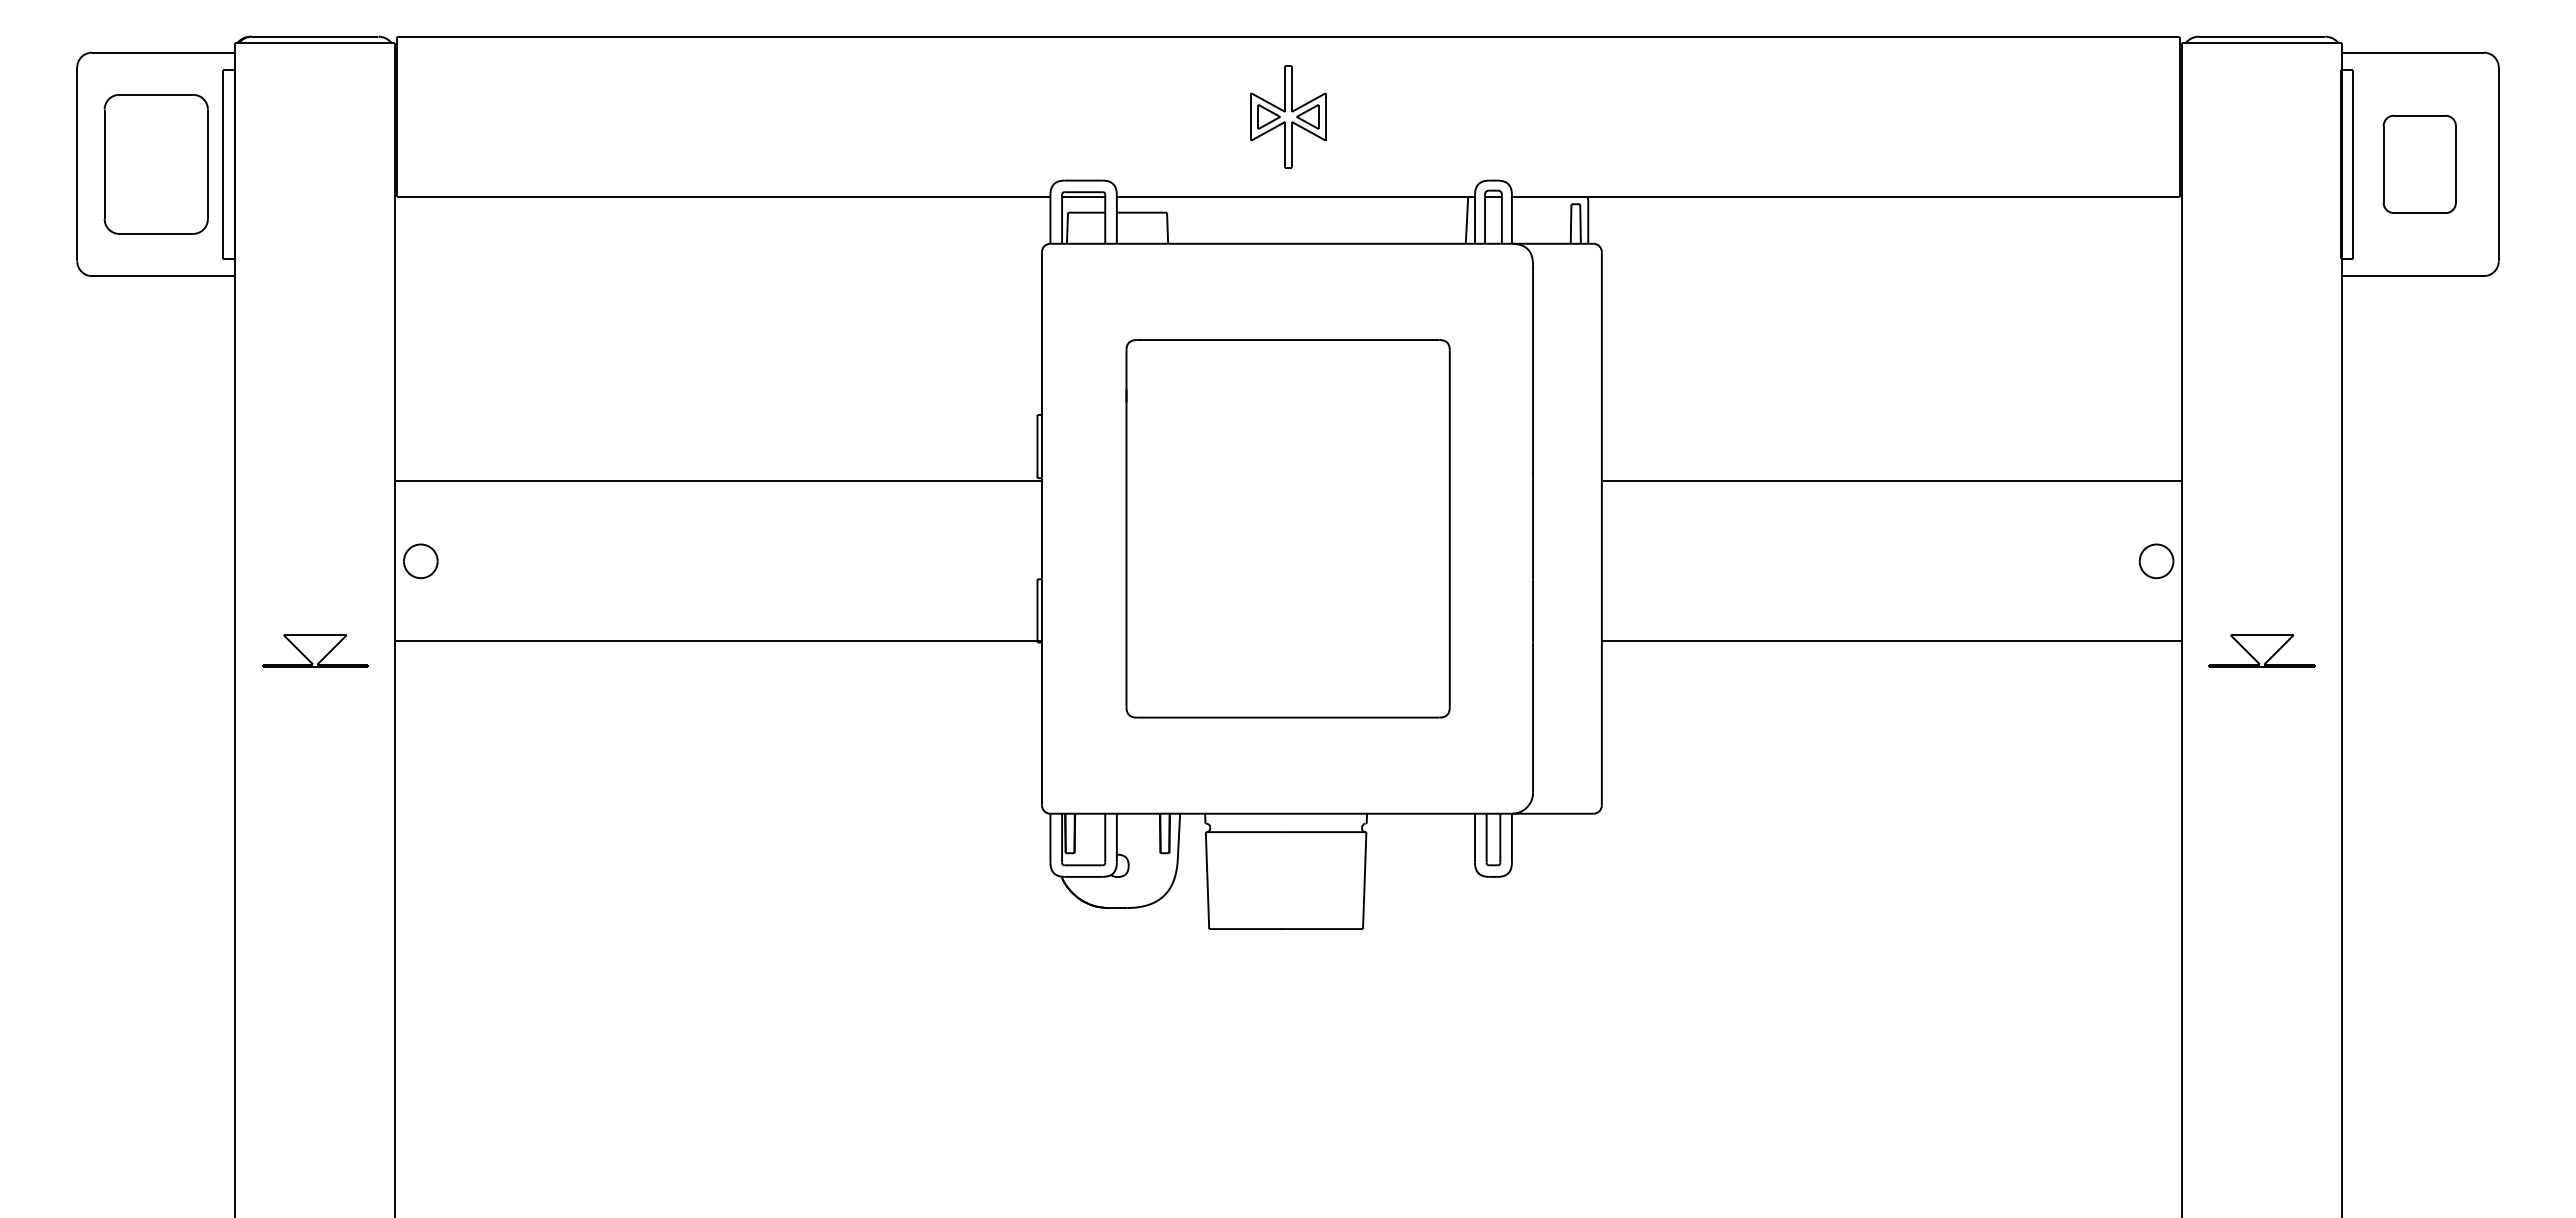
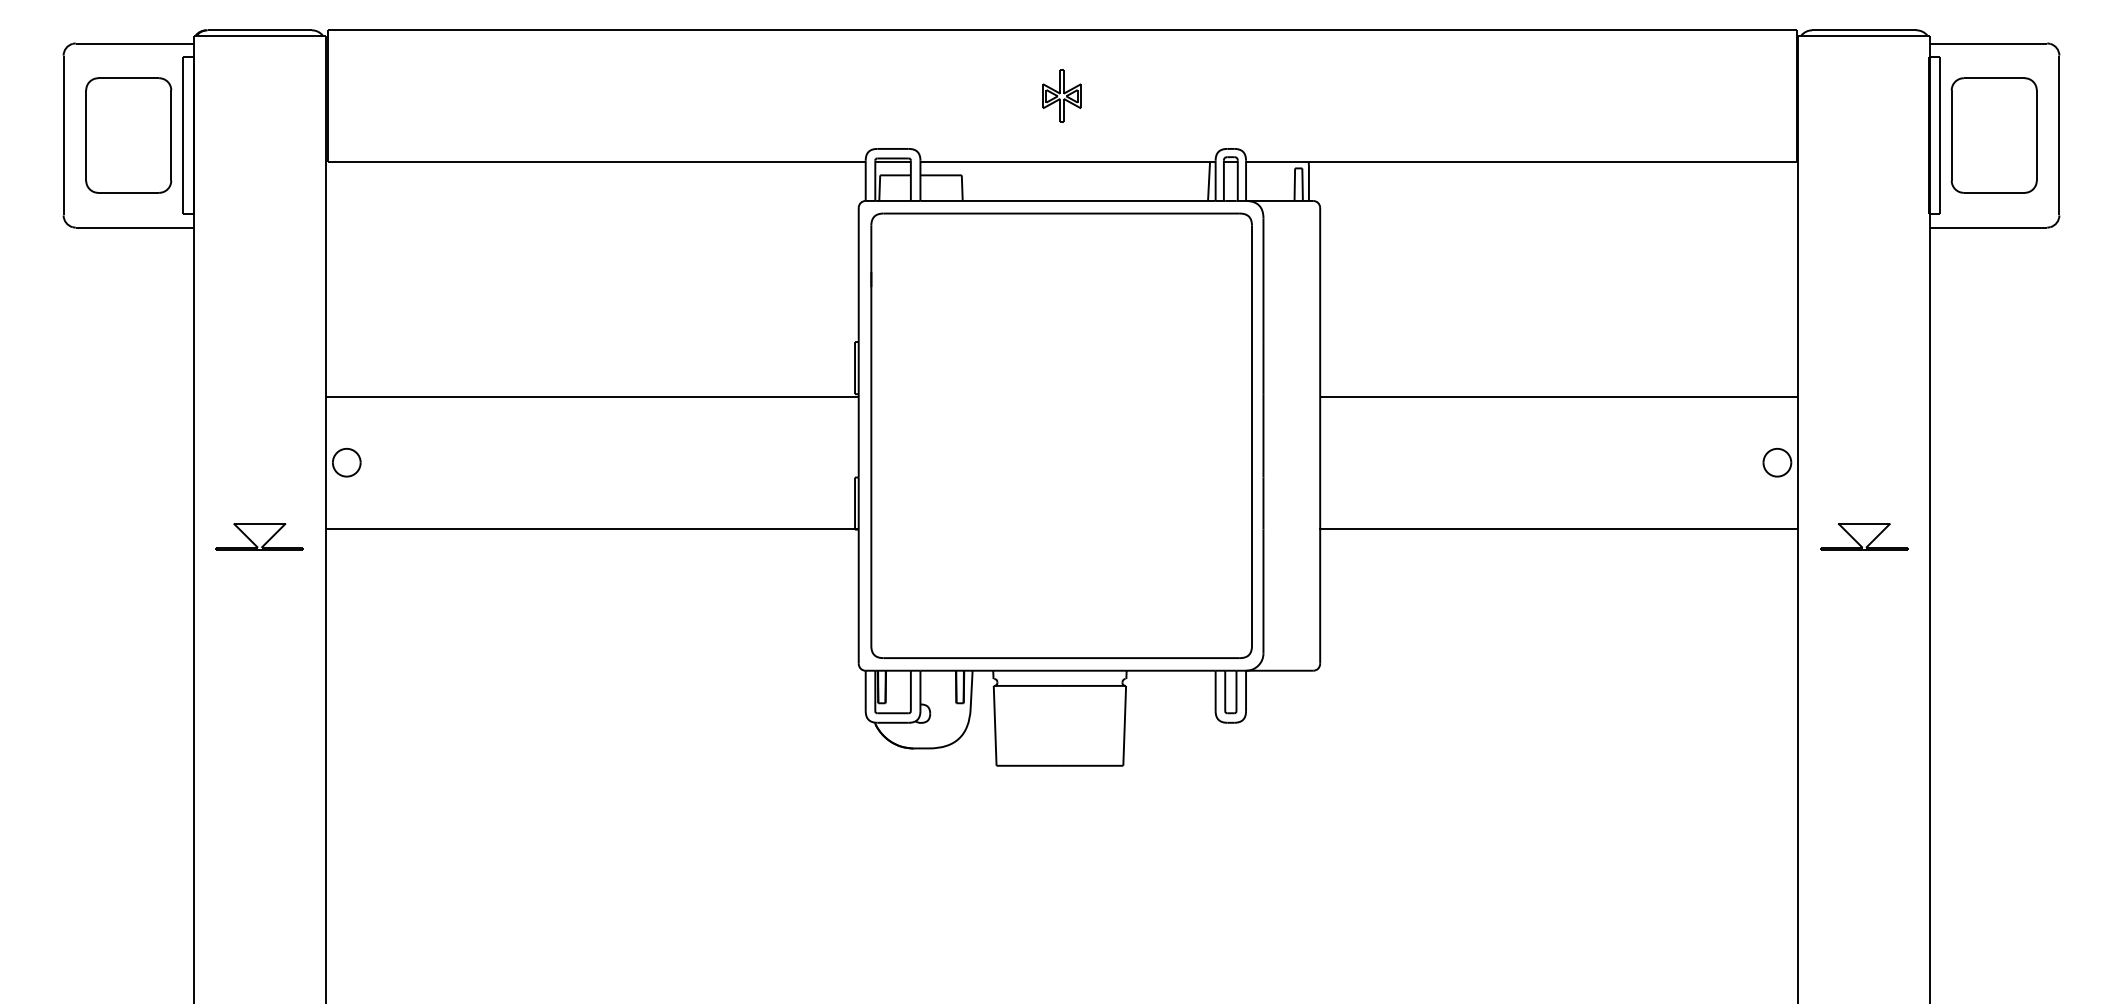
part: (1288, 116) -> (1061, 96), size x0.62
part: (2419, 164) -> (1994, 135), size x1.43
part: (1287, 528) -> (1061, 435), size x1.43

